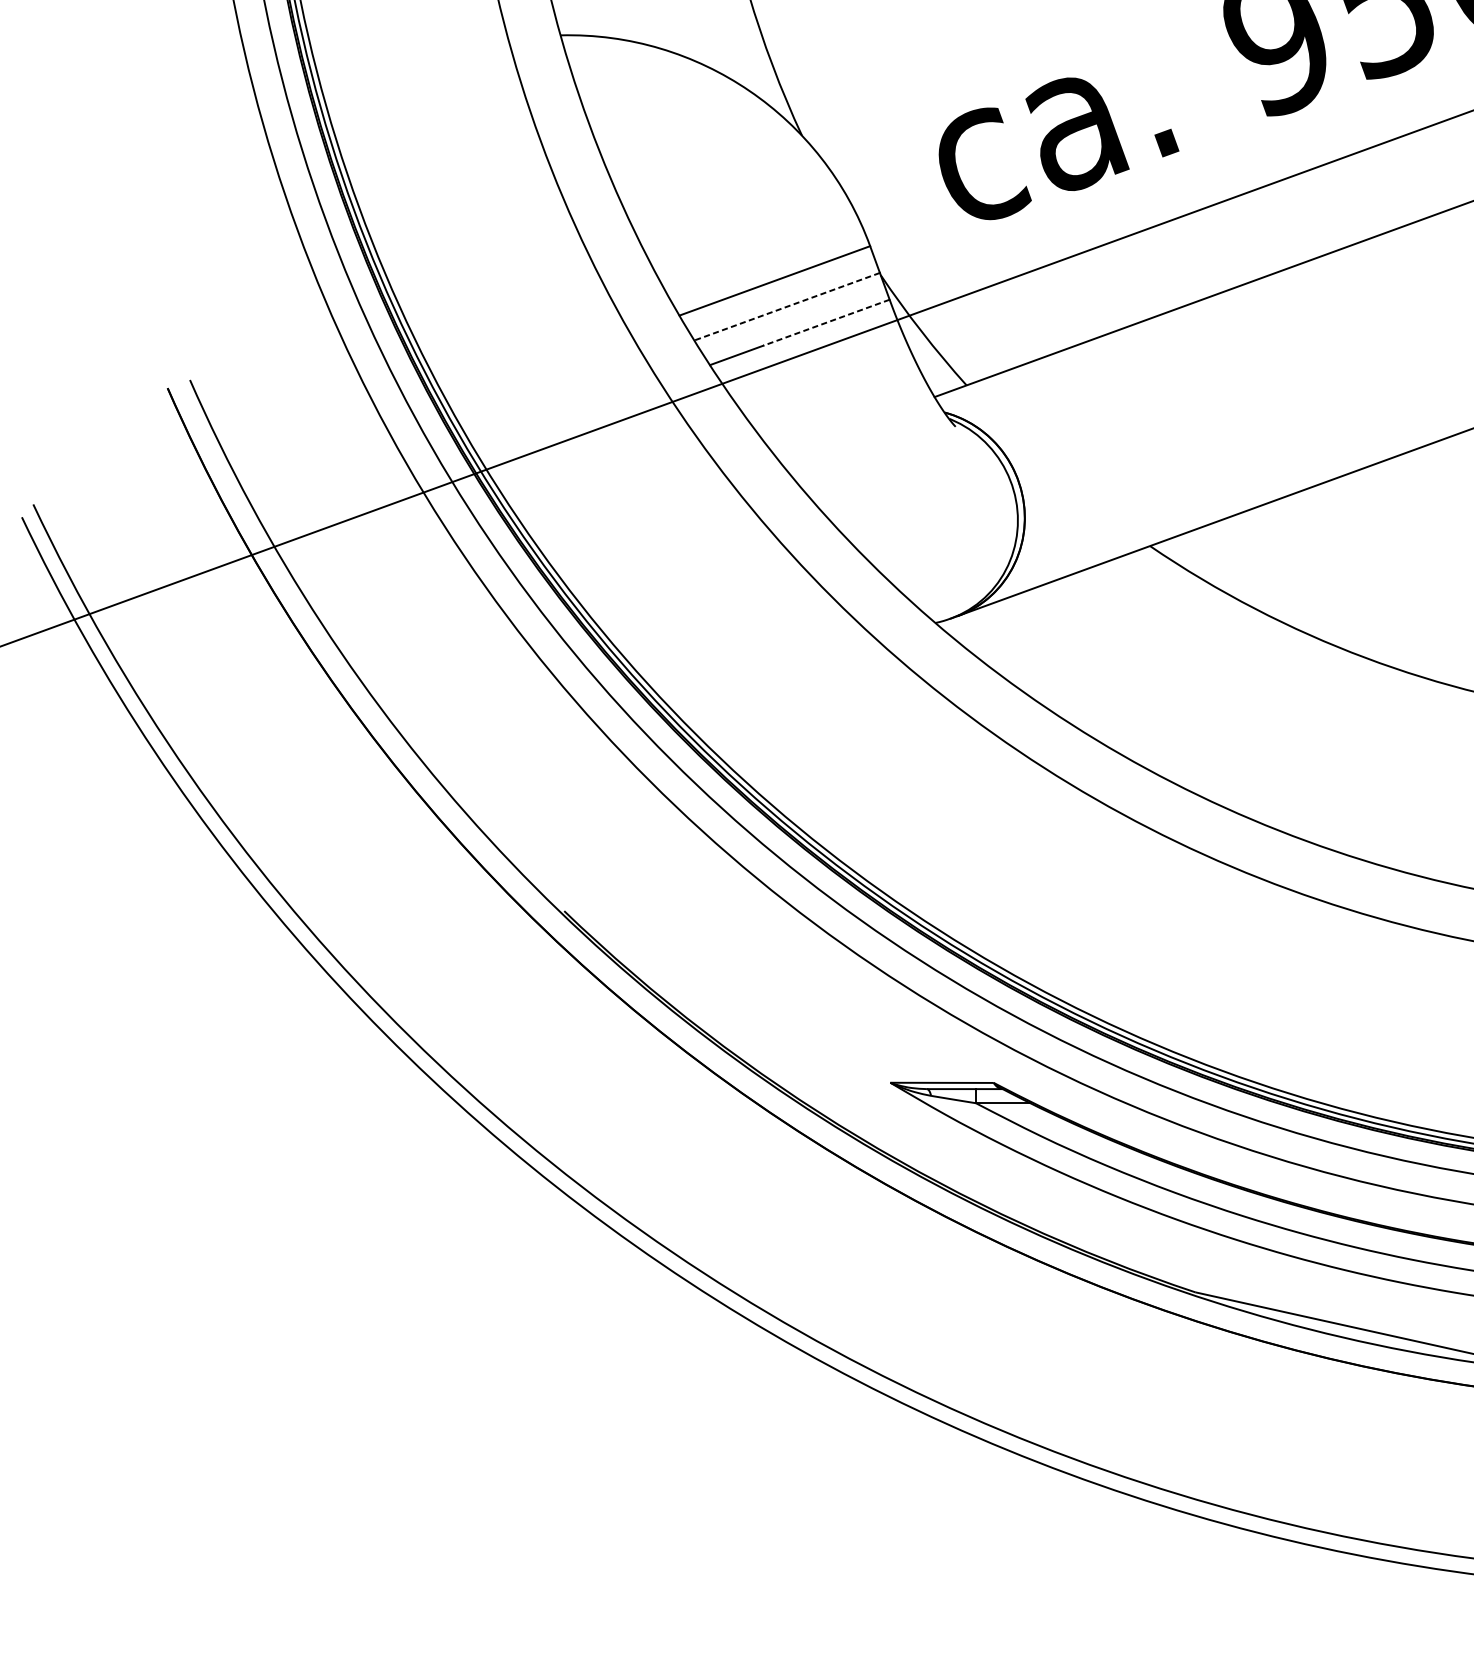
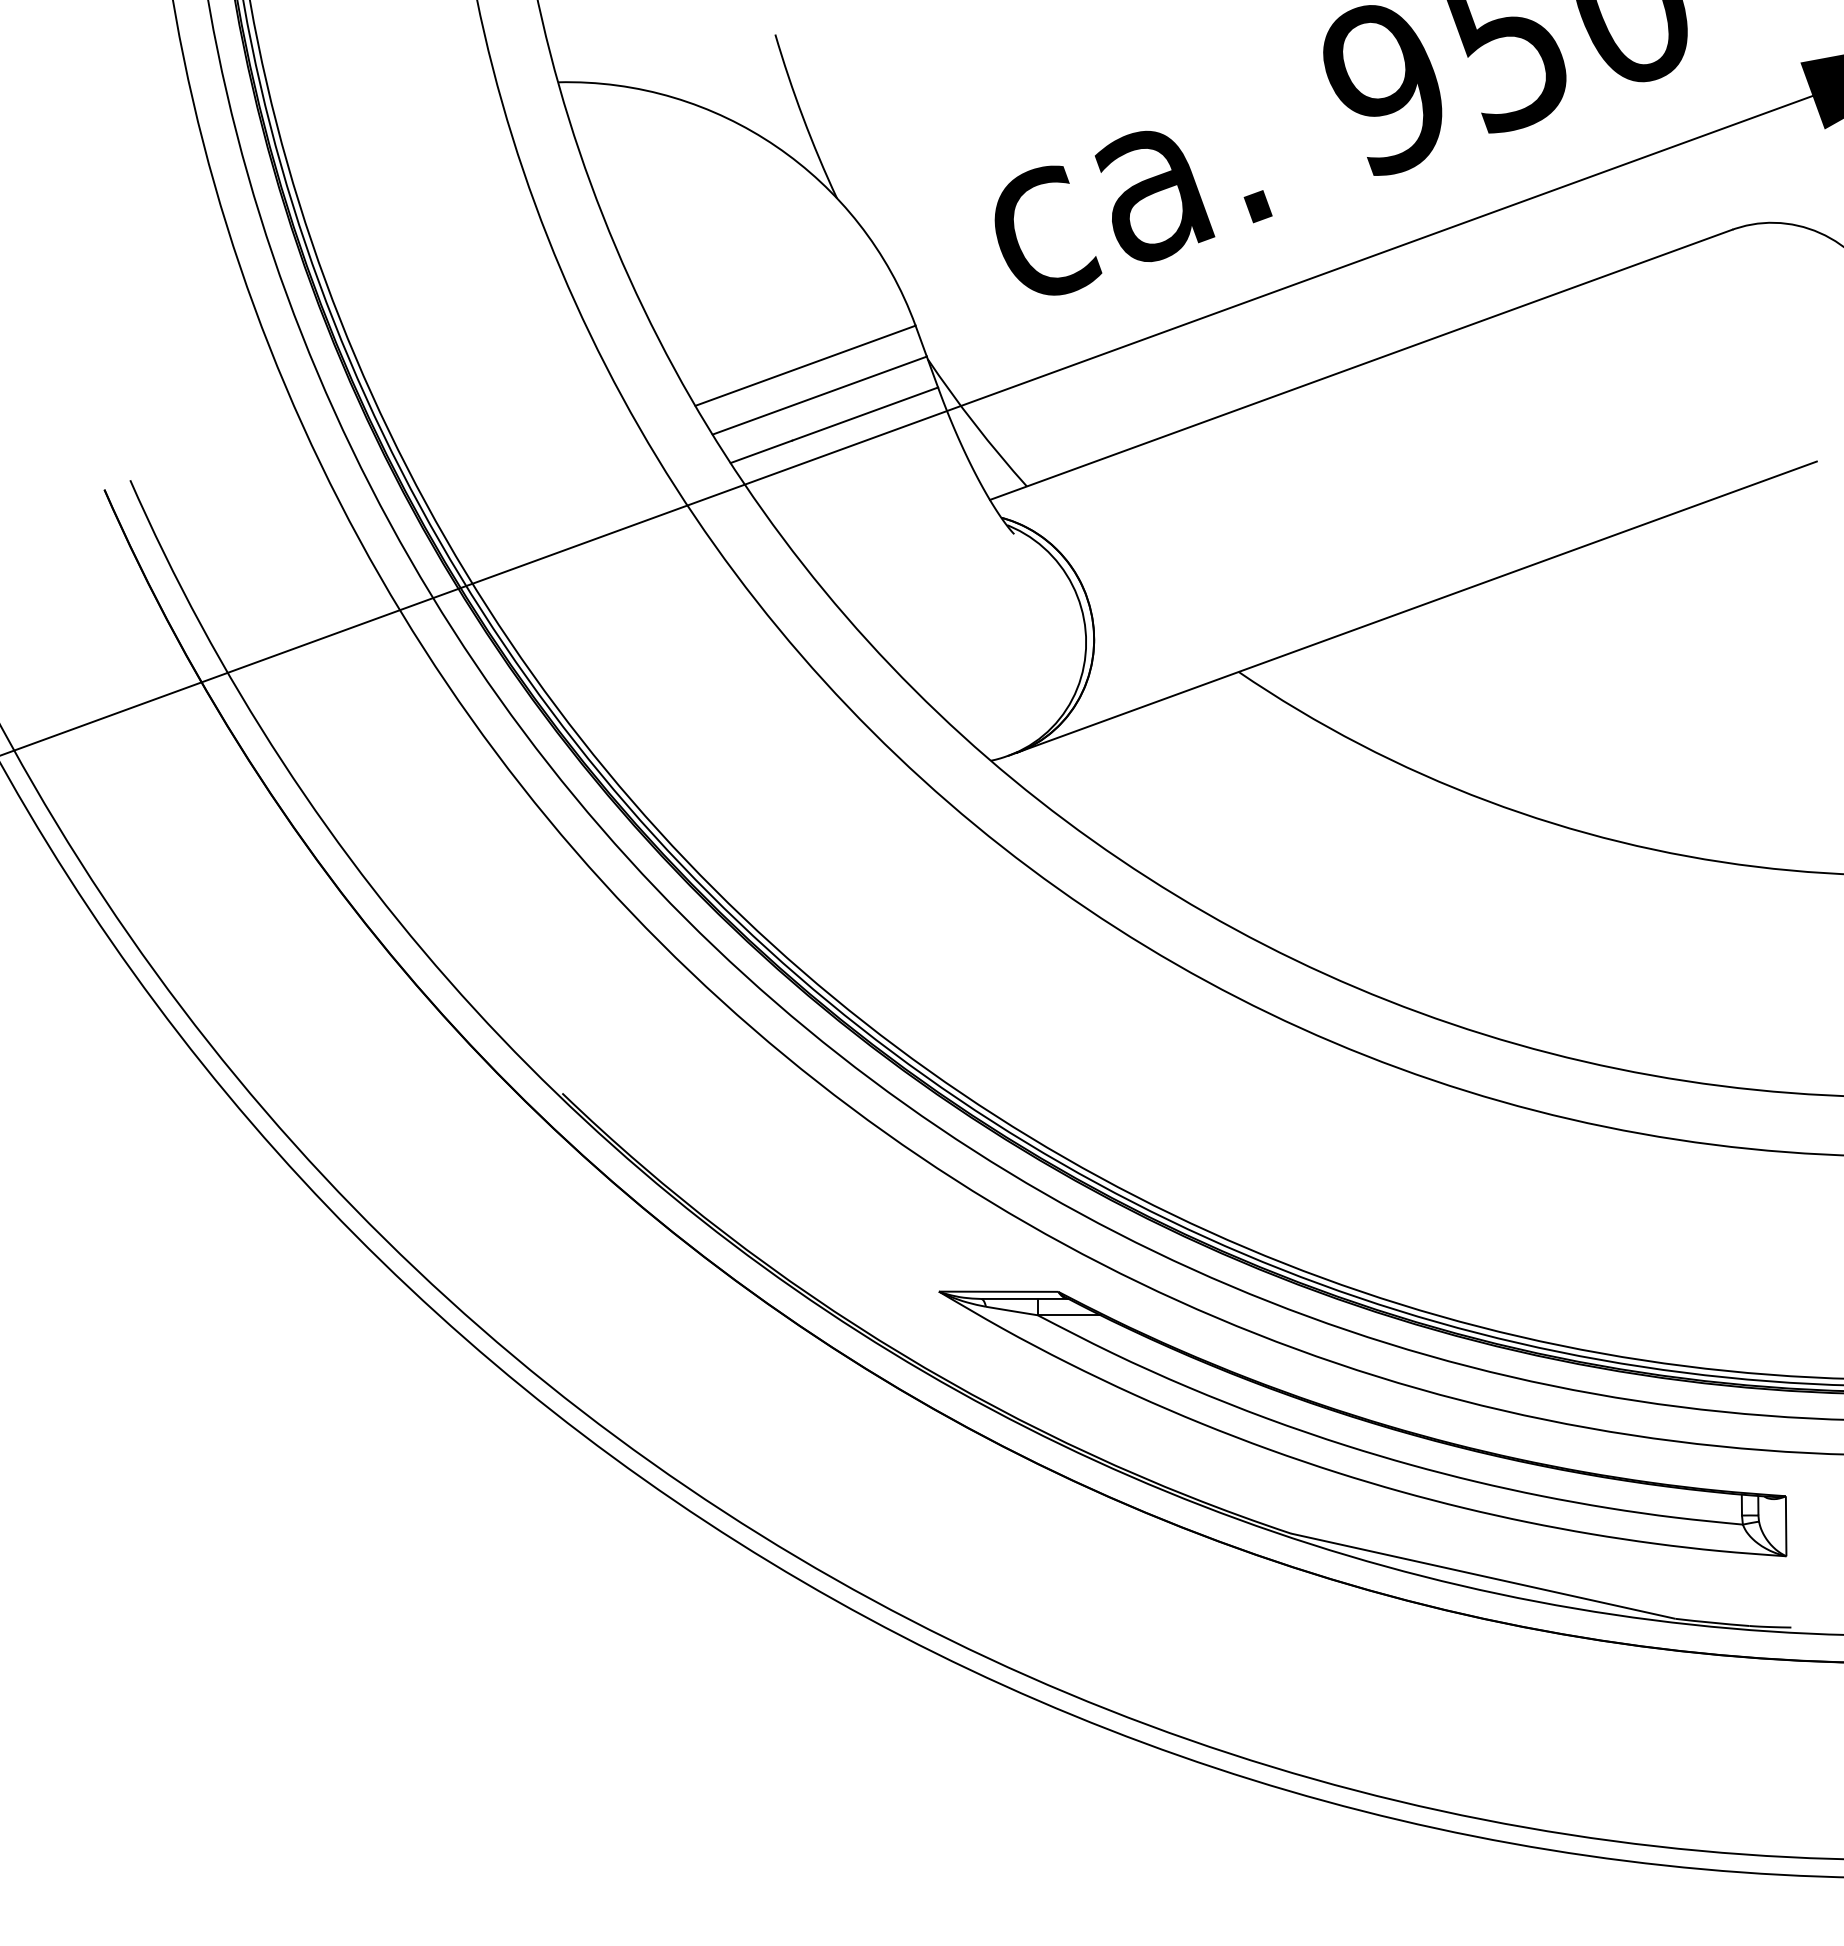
line: (786, 306) -> (819, 395), dashed -> solid
line: (826, 323) -> (865, 414), dashed -> solid

